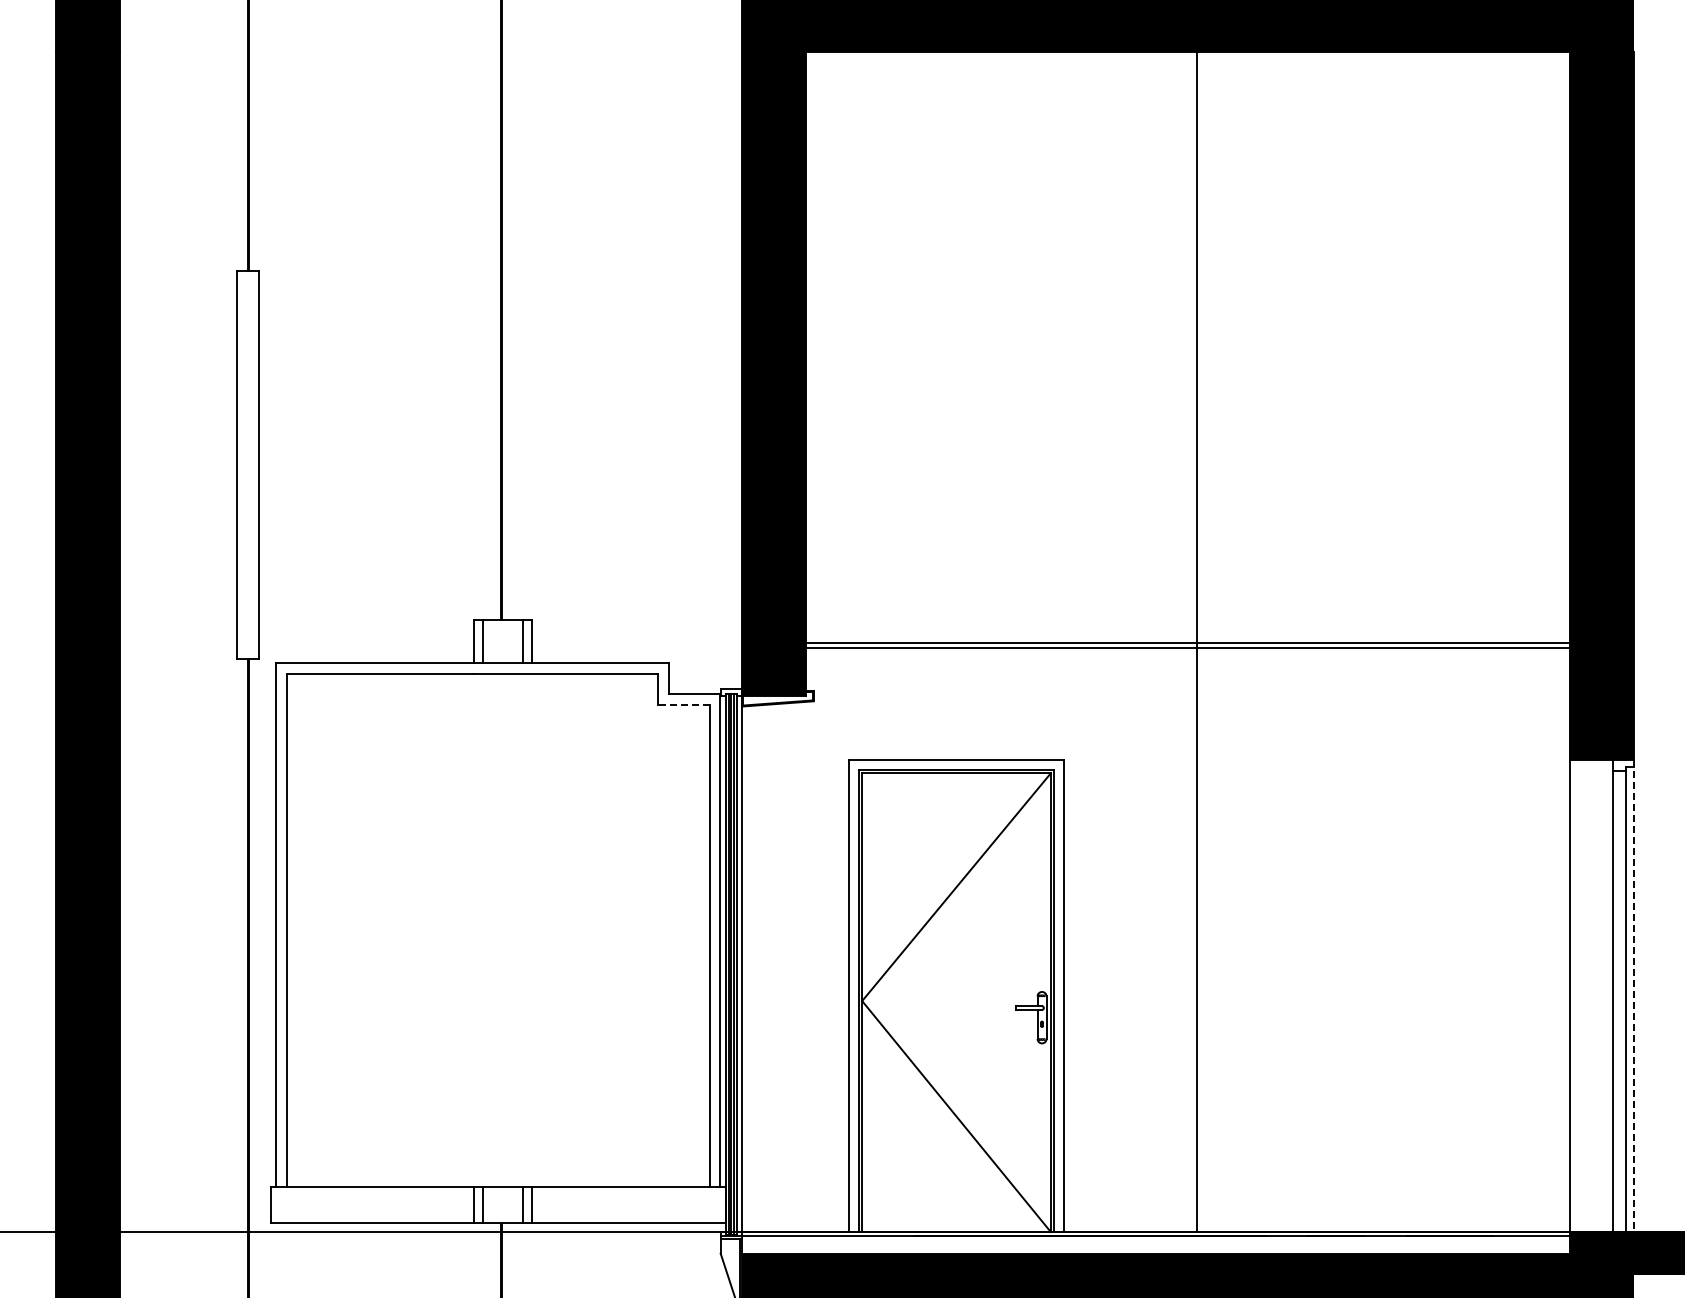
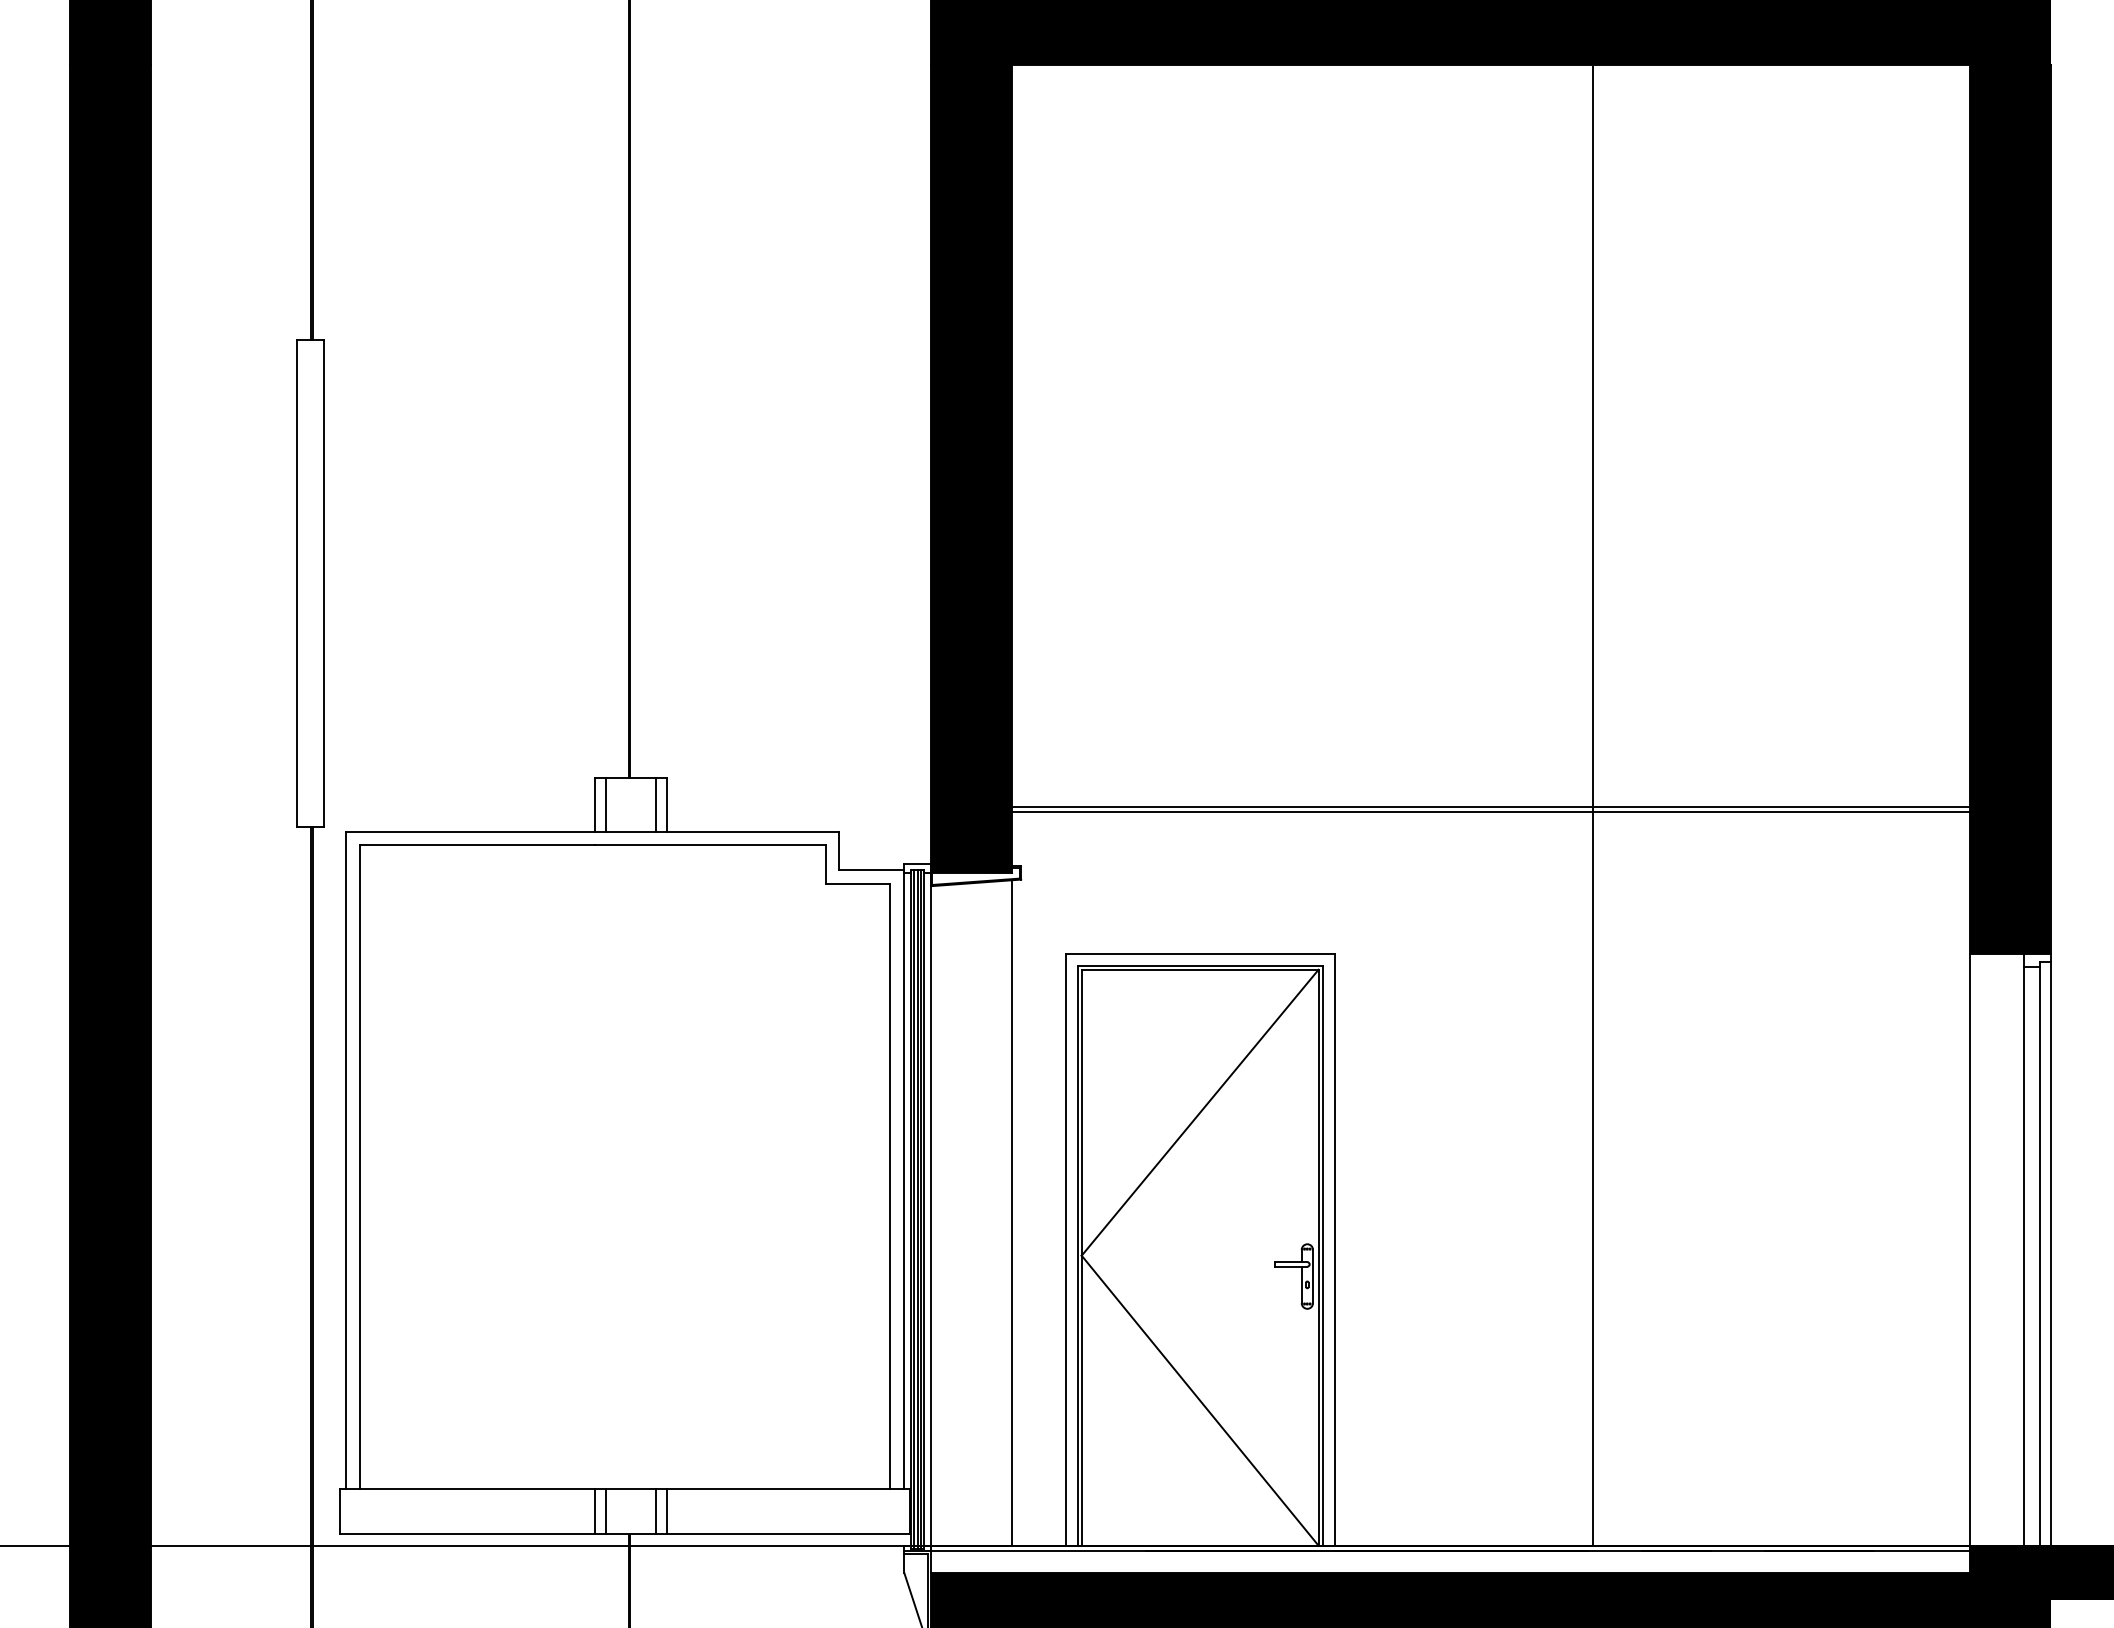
line: (1196, 642) -> (1592, 805), moved
line: (683, 704) -> (857, 883), dashed -> solid
line: (806, 966) -> (1011, 1212), added
line: (1634, 996) -> (2050, 1249), dashed -> solid

